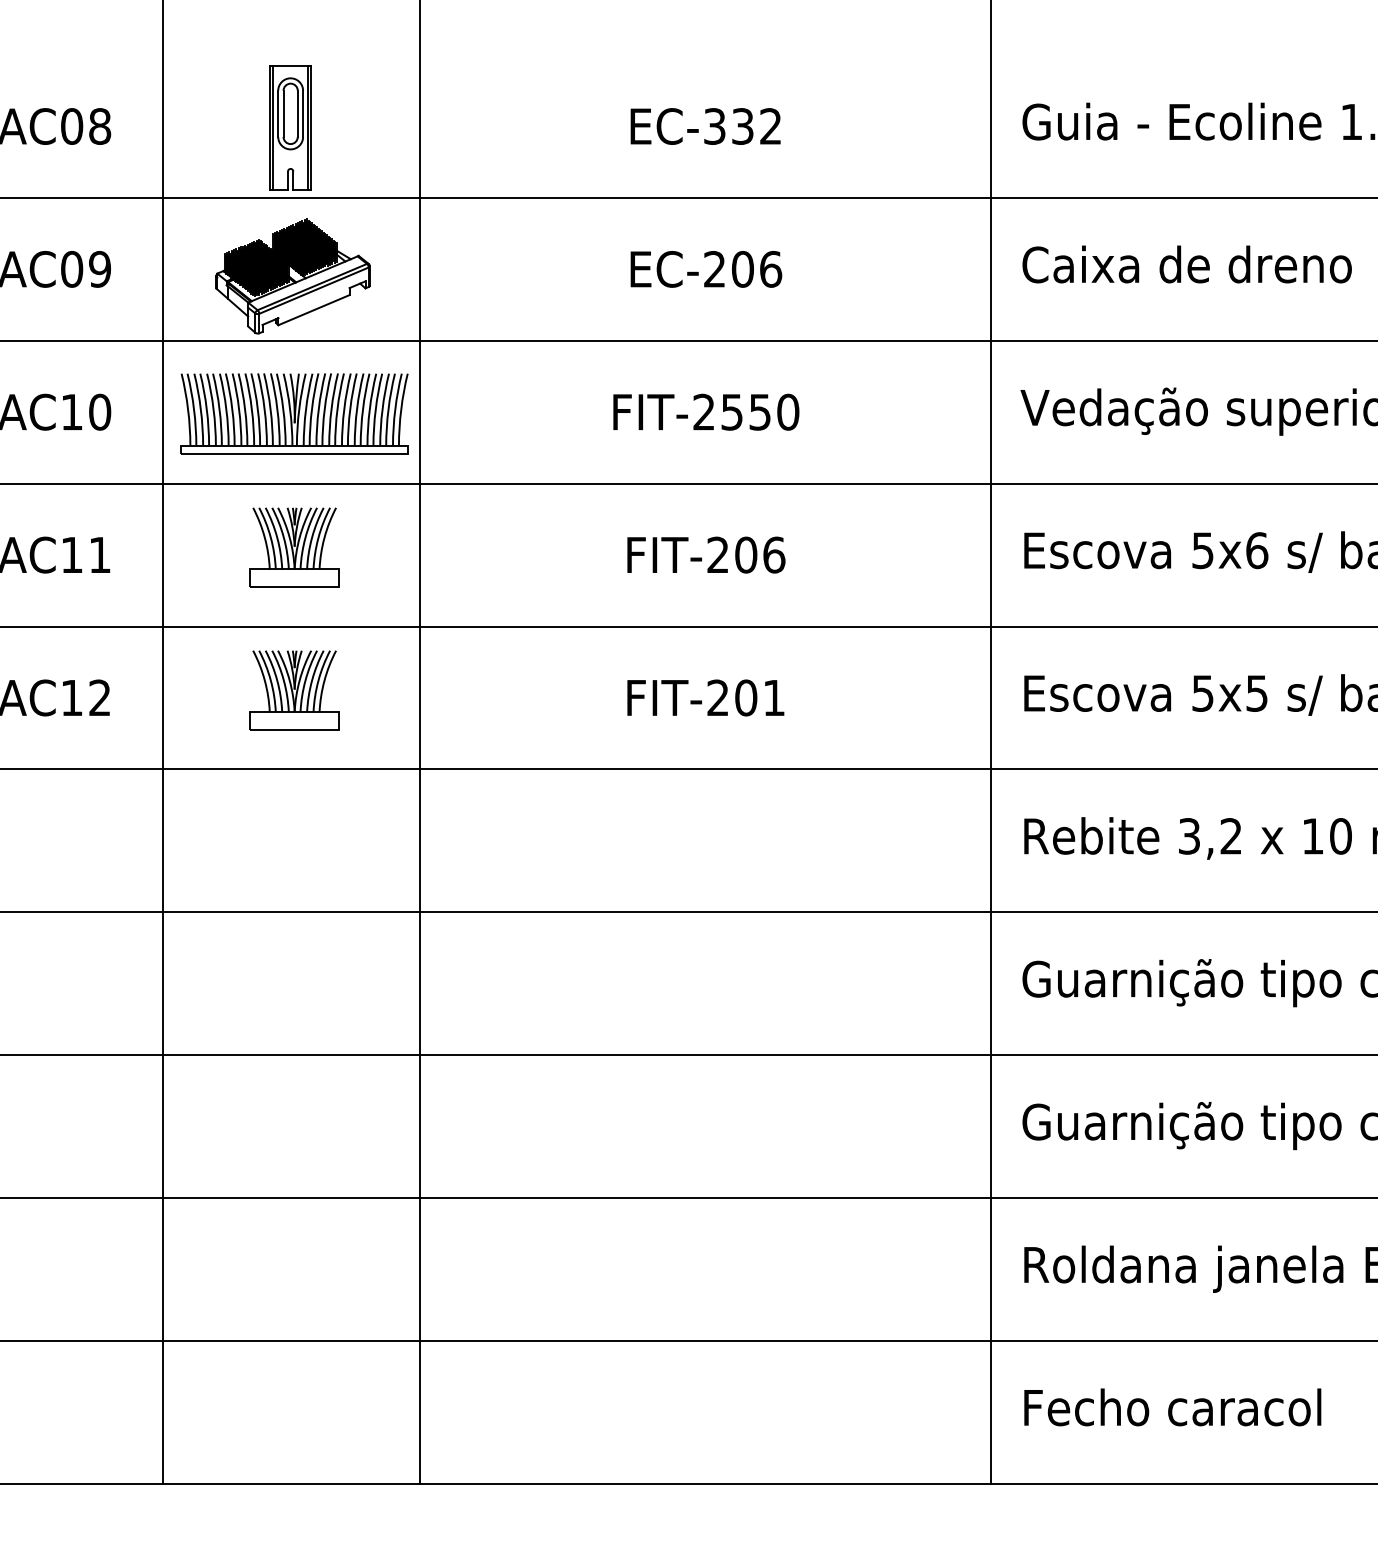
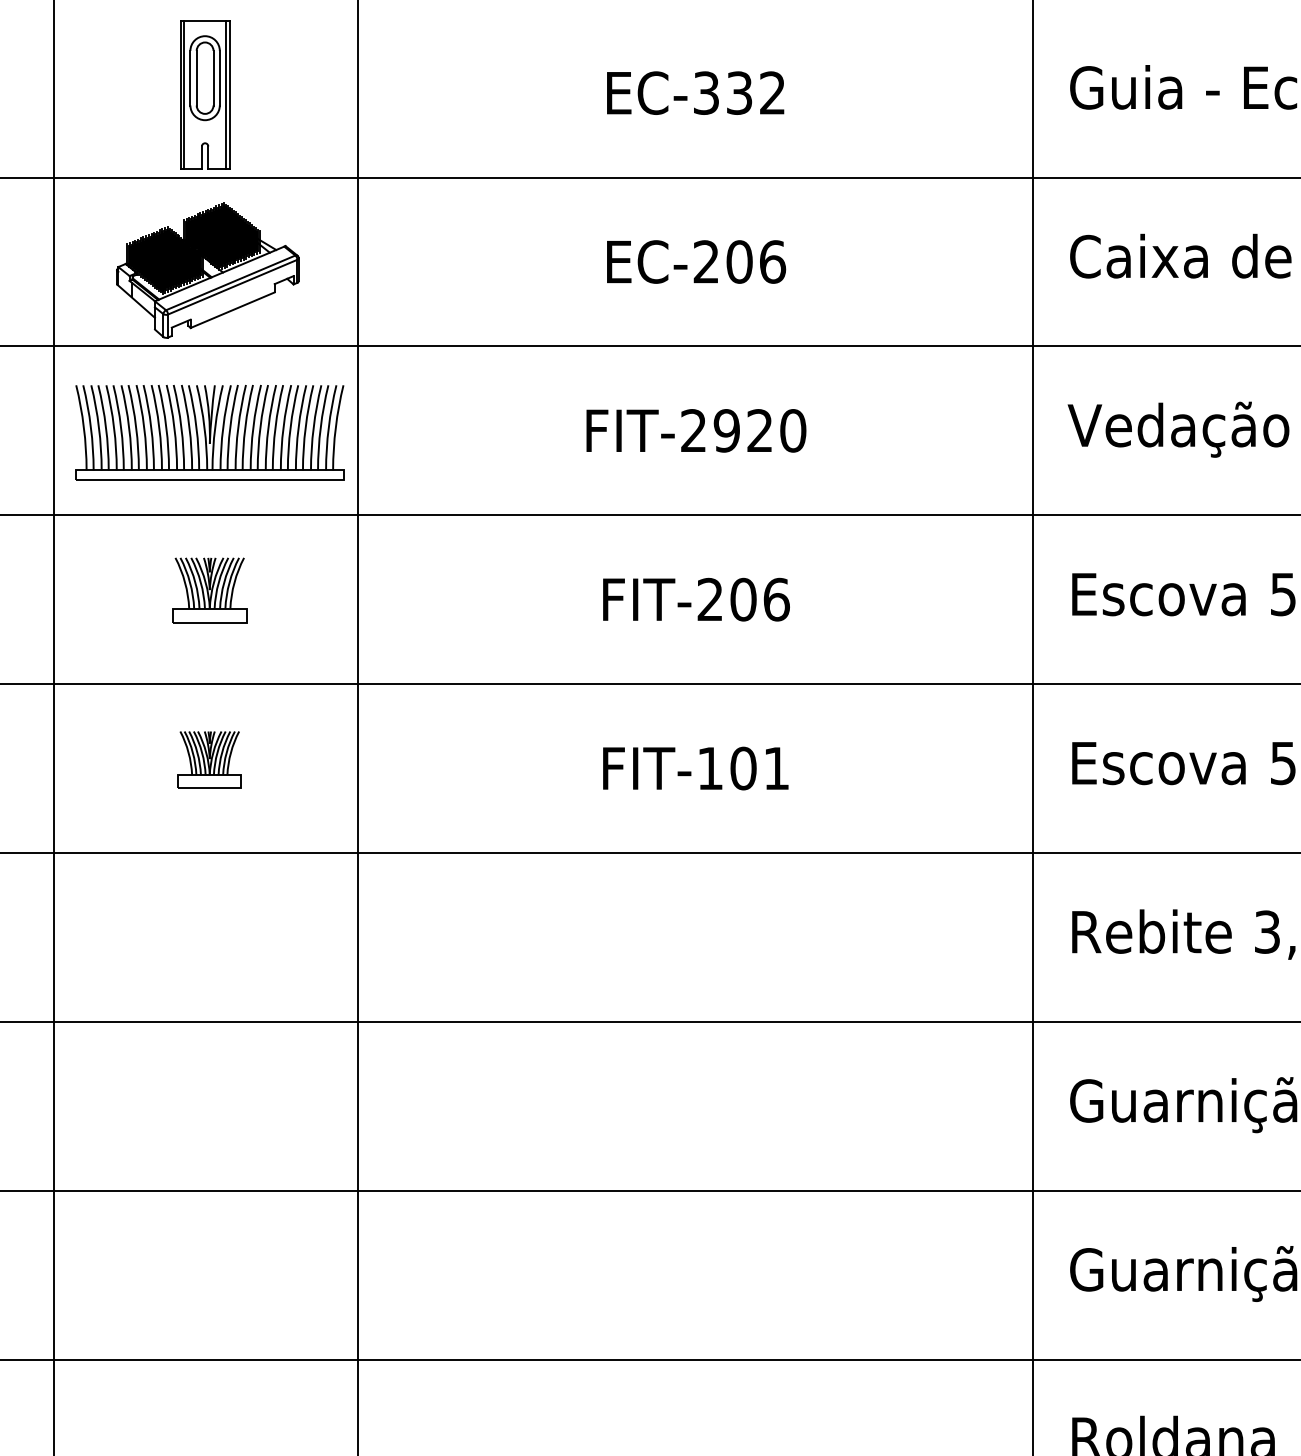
text: (745, 411) -> (742, 429), FIT-2550 -> FIT-2920
part: (294, 547) -> (209, 590), size x0.7
part: (294, 690) -> (209, 759), size x0.6
text: (717, 697) -> (709, 767), FIT-201 -> FIT-101

